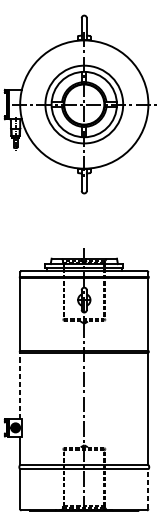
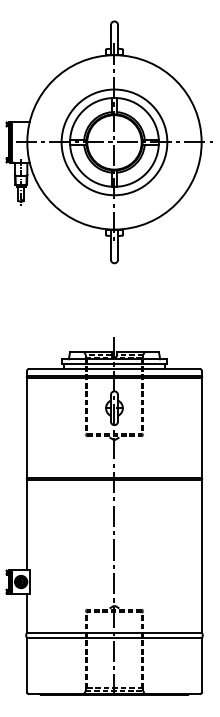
line: (20, 385) -> (27, 524), dashed -> solid
line: (148, 488) -> (201, 664), dashed -> solid

